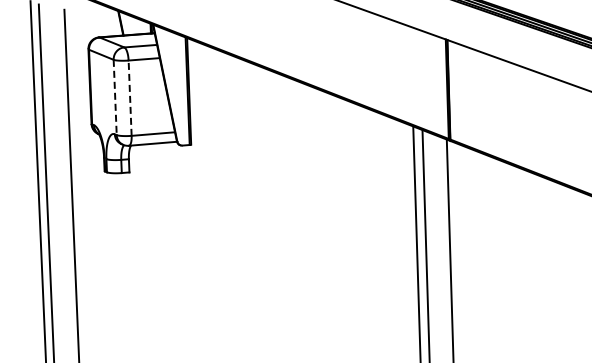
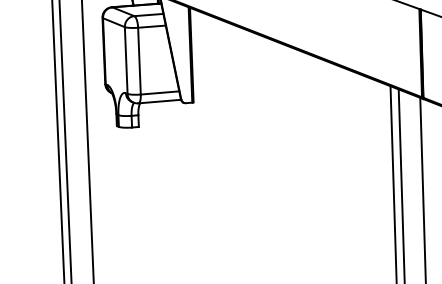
line: (115, 97) -> (126, 60), dashed -> solid
line: (130, 98) -> (139, 61), dashed -> solid

